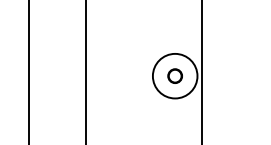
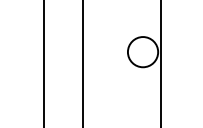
part: (174, 75) -> (142, 51), removed

